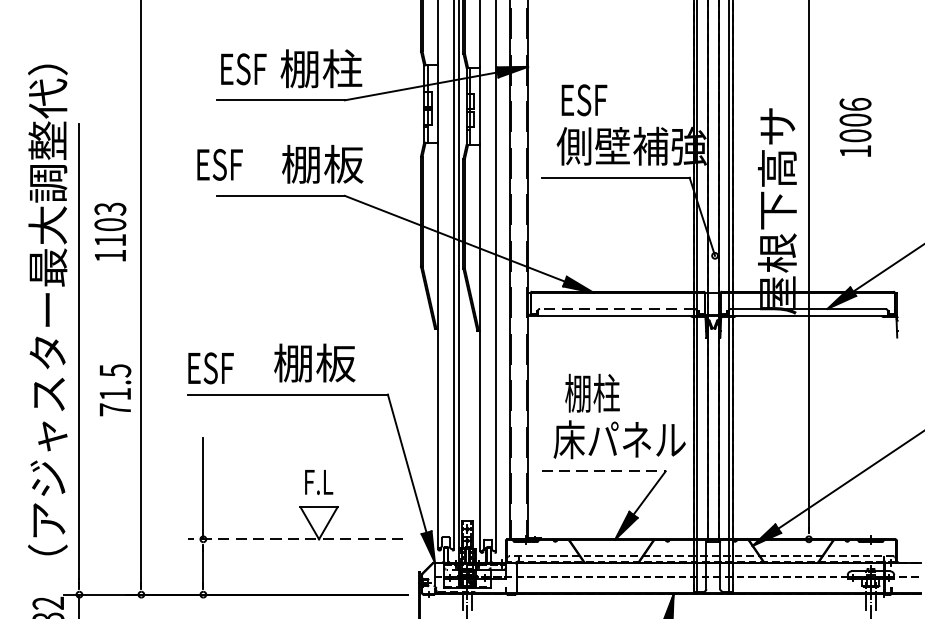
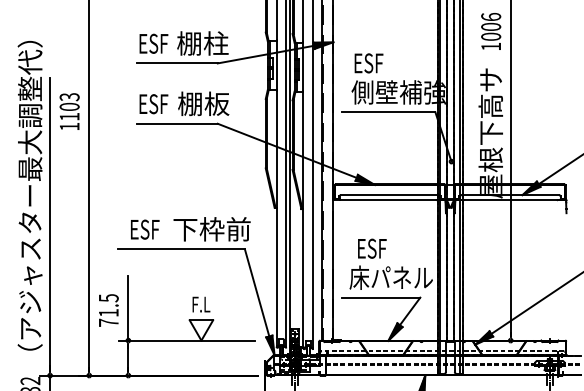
text: (856, 127) -> (491, 31), moved
text: (219, 165) -> (153, 104), moved
text: (110, 231) -> (69, 111), moved
line: (616, 309) -> (389, 195), dashed -> solid
text: (335, 363) -> (211, 229), 棚板 -> 下枠前
text: (211, 368) -> (145, 229), moved
text: (114, 390) -> (108, 310), moved
text: (591, 393) -> (373, 248), 棚柱 -> ESF
line: (604, 471) -> (381, 297), dashed -> solid
line: (295, 539) -> (186, 340), dashed -> solid

